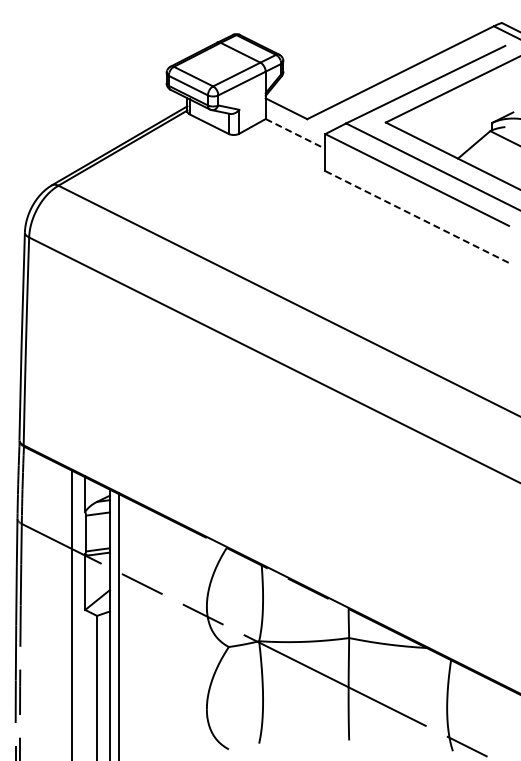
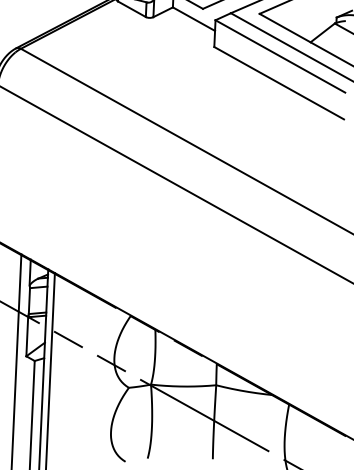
line: (295, 134) -> (193, 19), dashed -> solid
line: (417, 217) -> (279, 83), dashed -> solid

